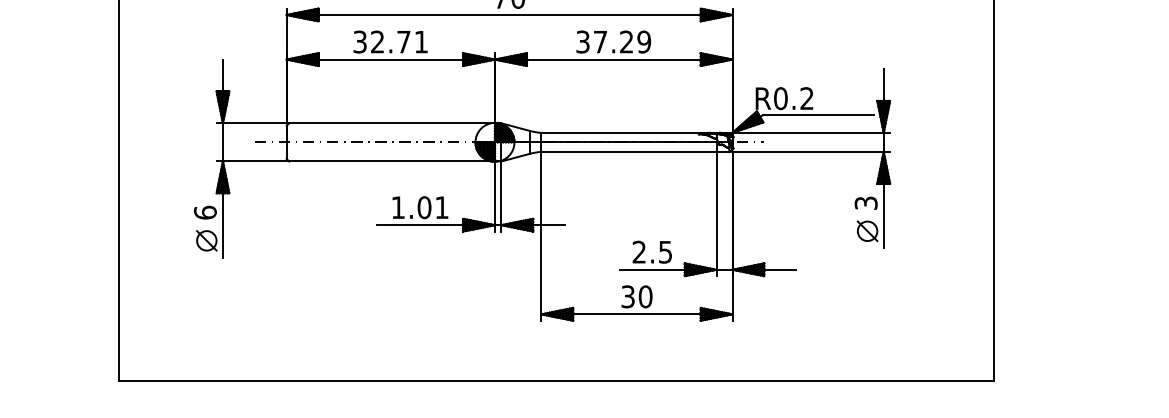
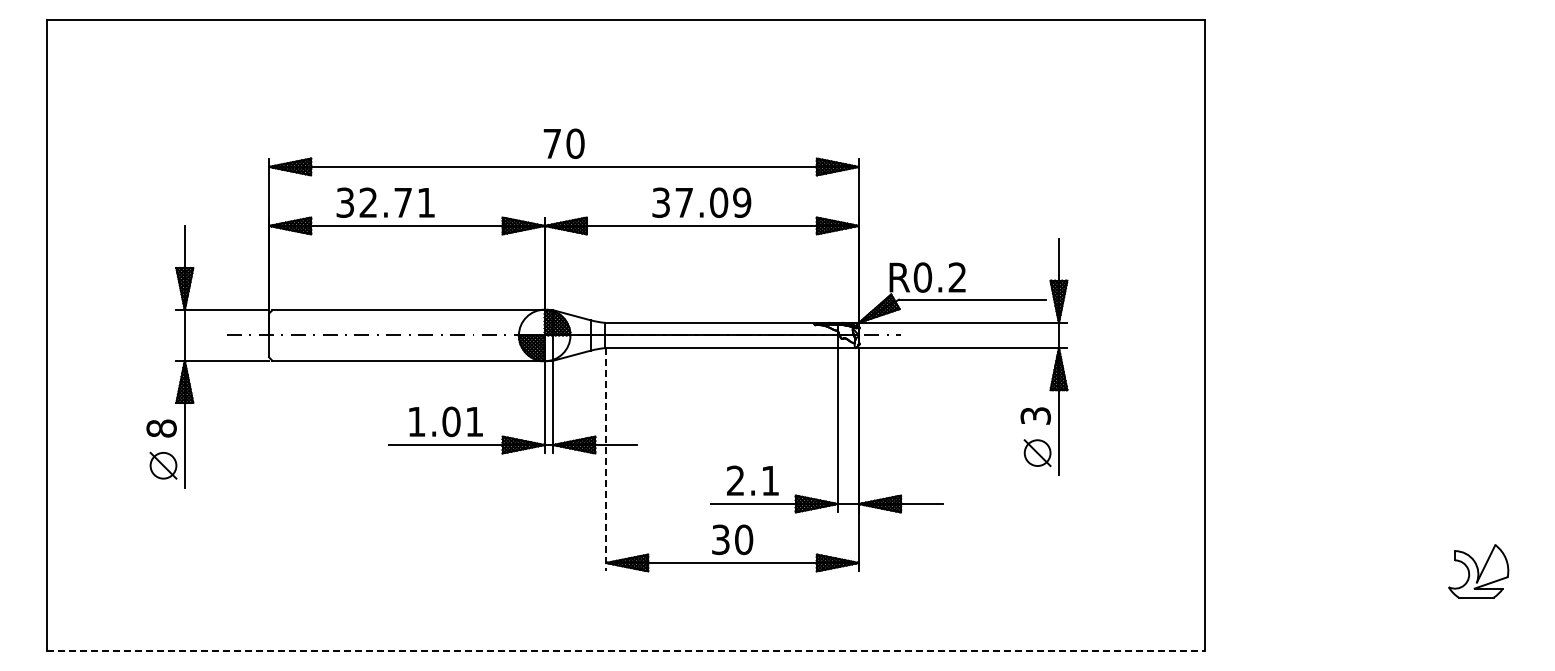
text: (390, 41) -> (385, 202), moved
text: (627, 41) -> (719, 202), 37.29 -> 37.09
text: (205, 212) -> (161, 428), 6 -> 8
line: (541, 236) -> (606, 459), solid -> dashed
text: (664, 252) -> (769, 481), 2.5 -> 2.1
line: (556, 380) -> (626, 650), solid -> dashed

